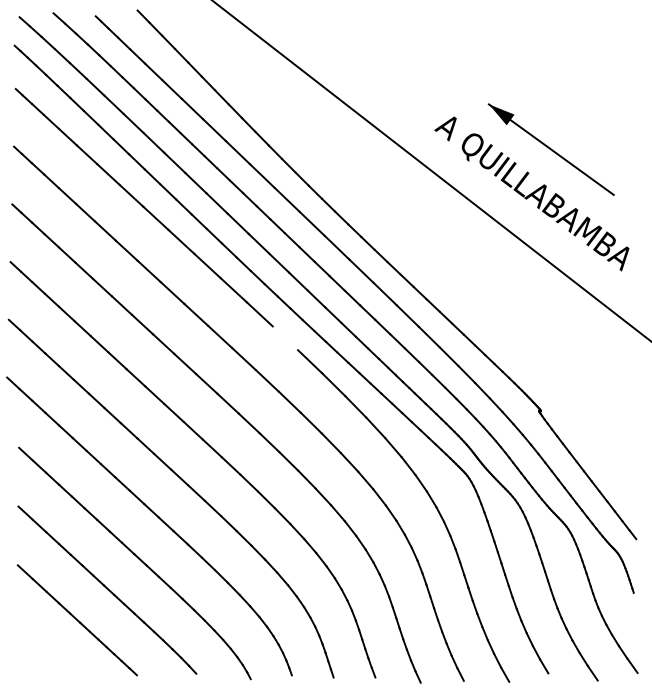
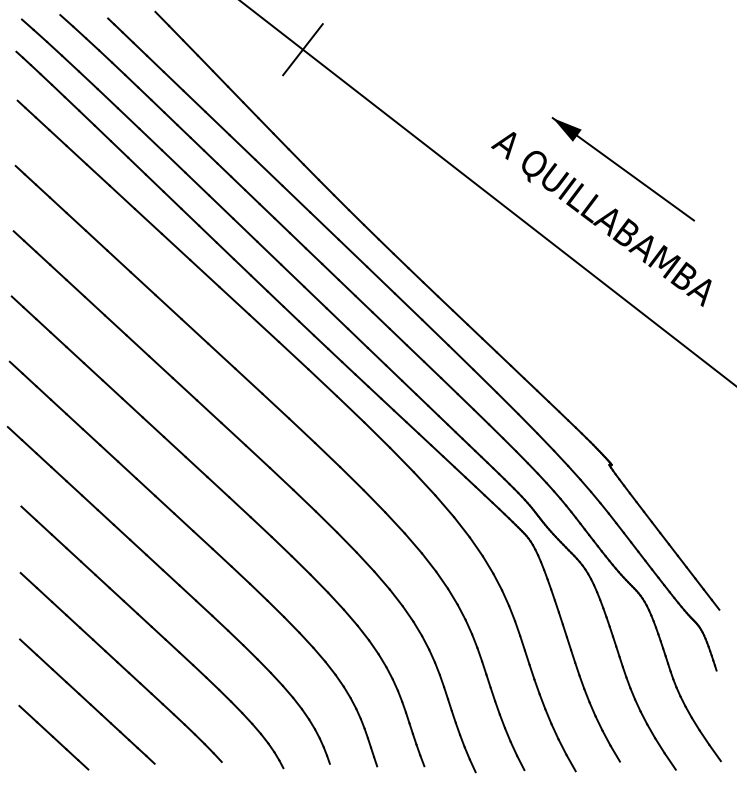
line: (267, 43) -> (302, 49), added
line: (285, 338) -> (322, 382), added
line: (47, 652) -> (53, 738), added

